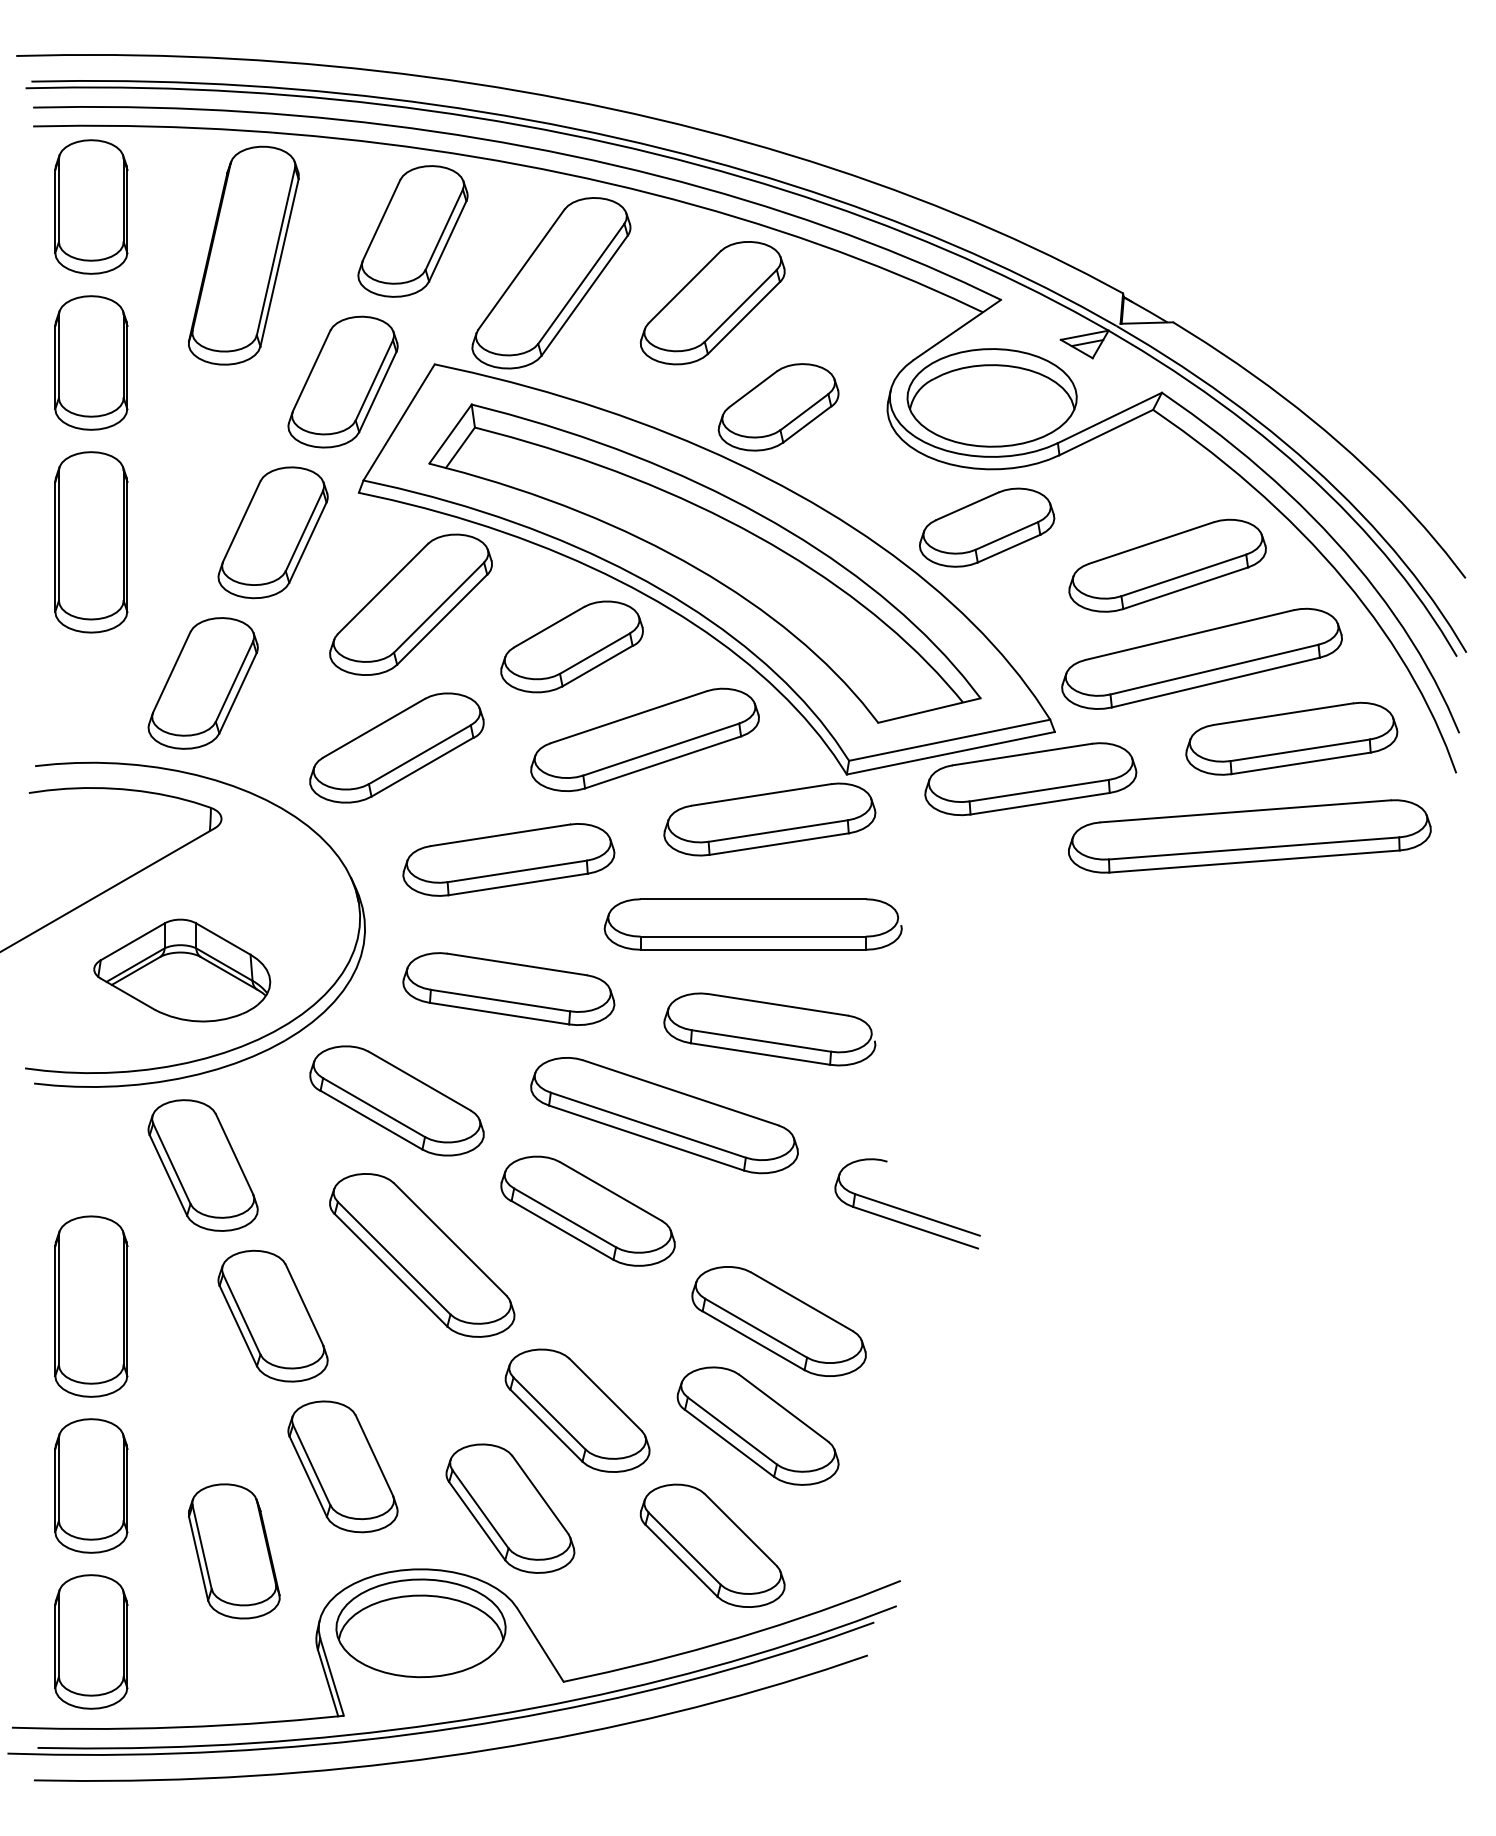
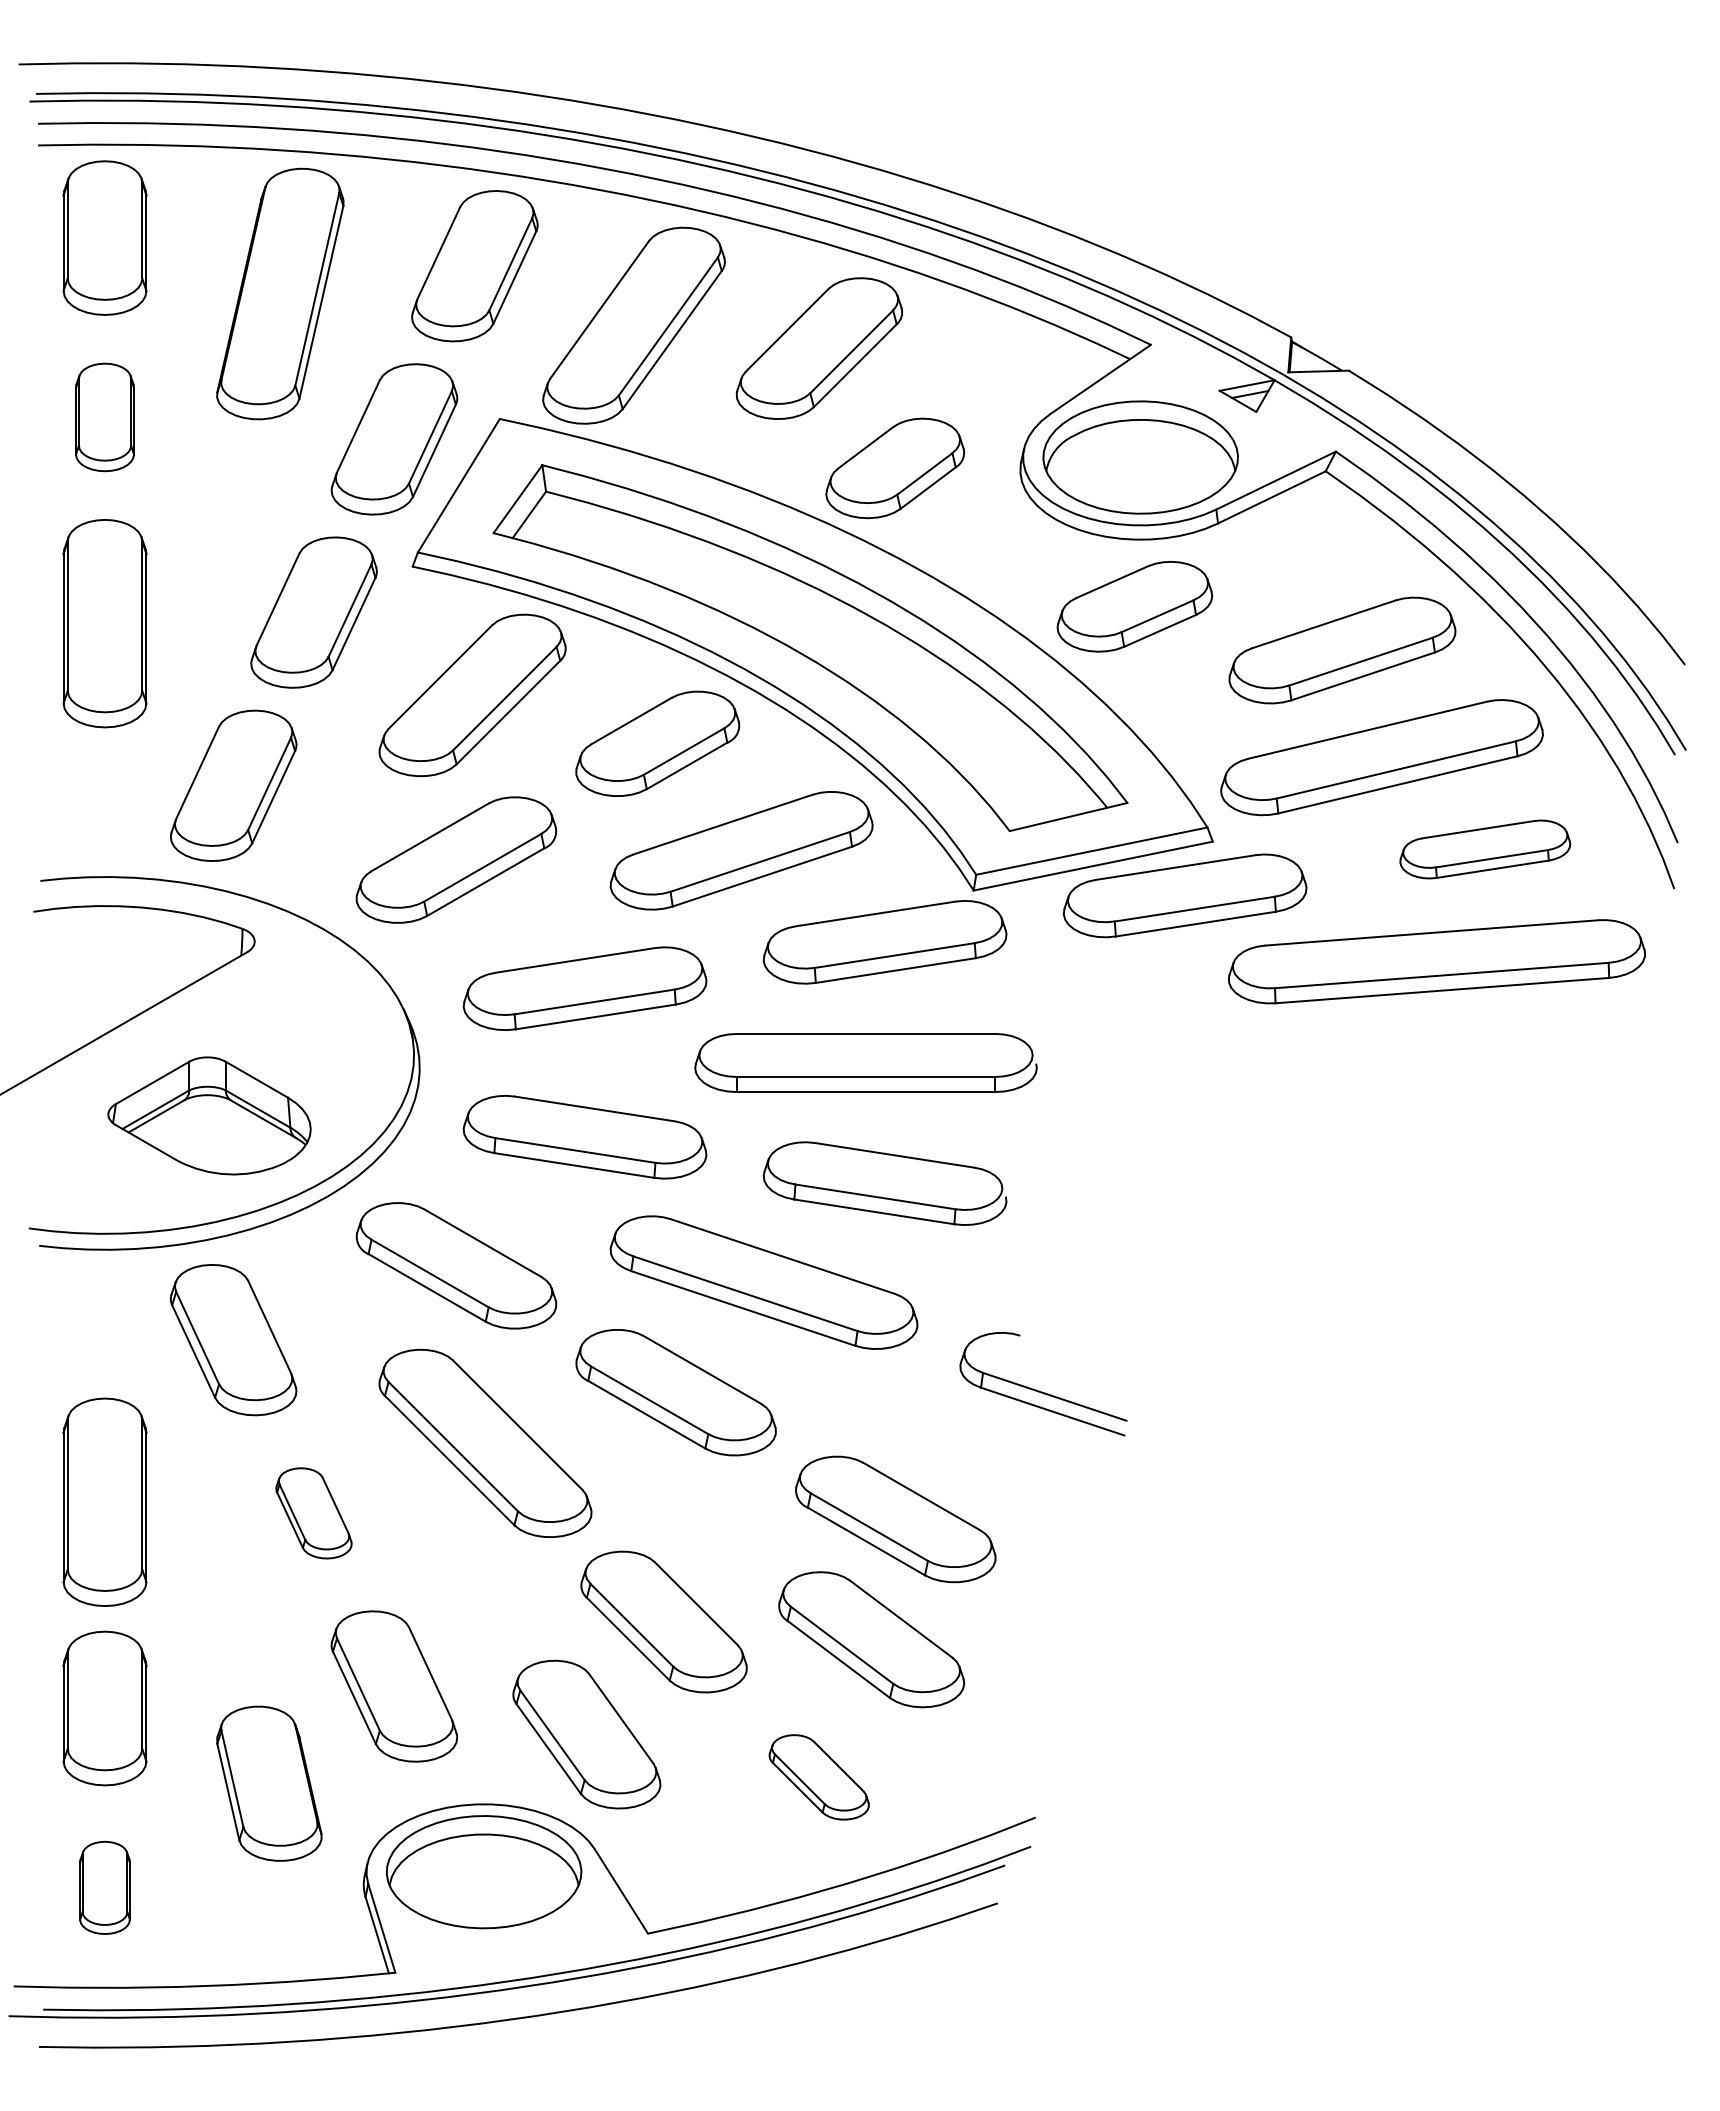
part: (90, 363) -> (104, 417), size x0.7
part: (1292, 738) -> (1485, 849), size x0.7
part: (272, 1316) -> (313, 1513), size x0.6
part: (711, 1545) -> (818, 1777), size x0.6
part: (90, 1641) -> (104, 1887), size x0.6

